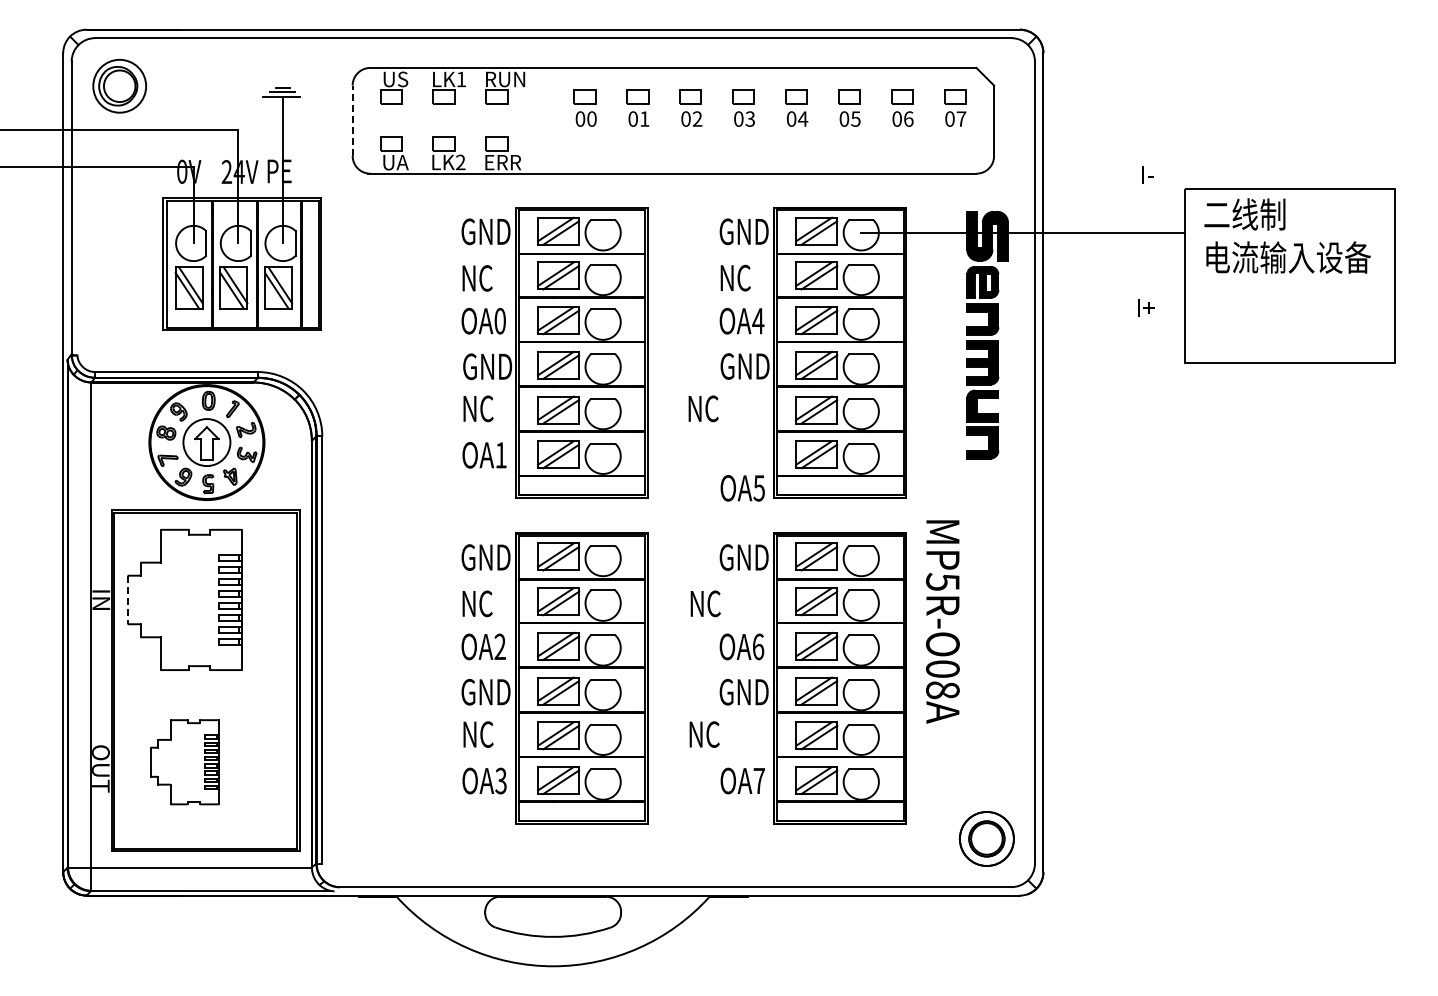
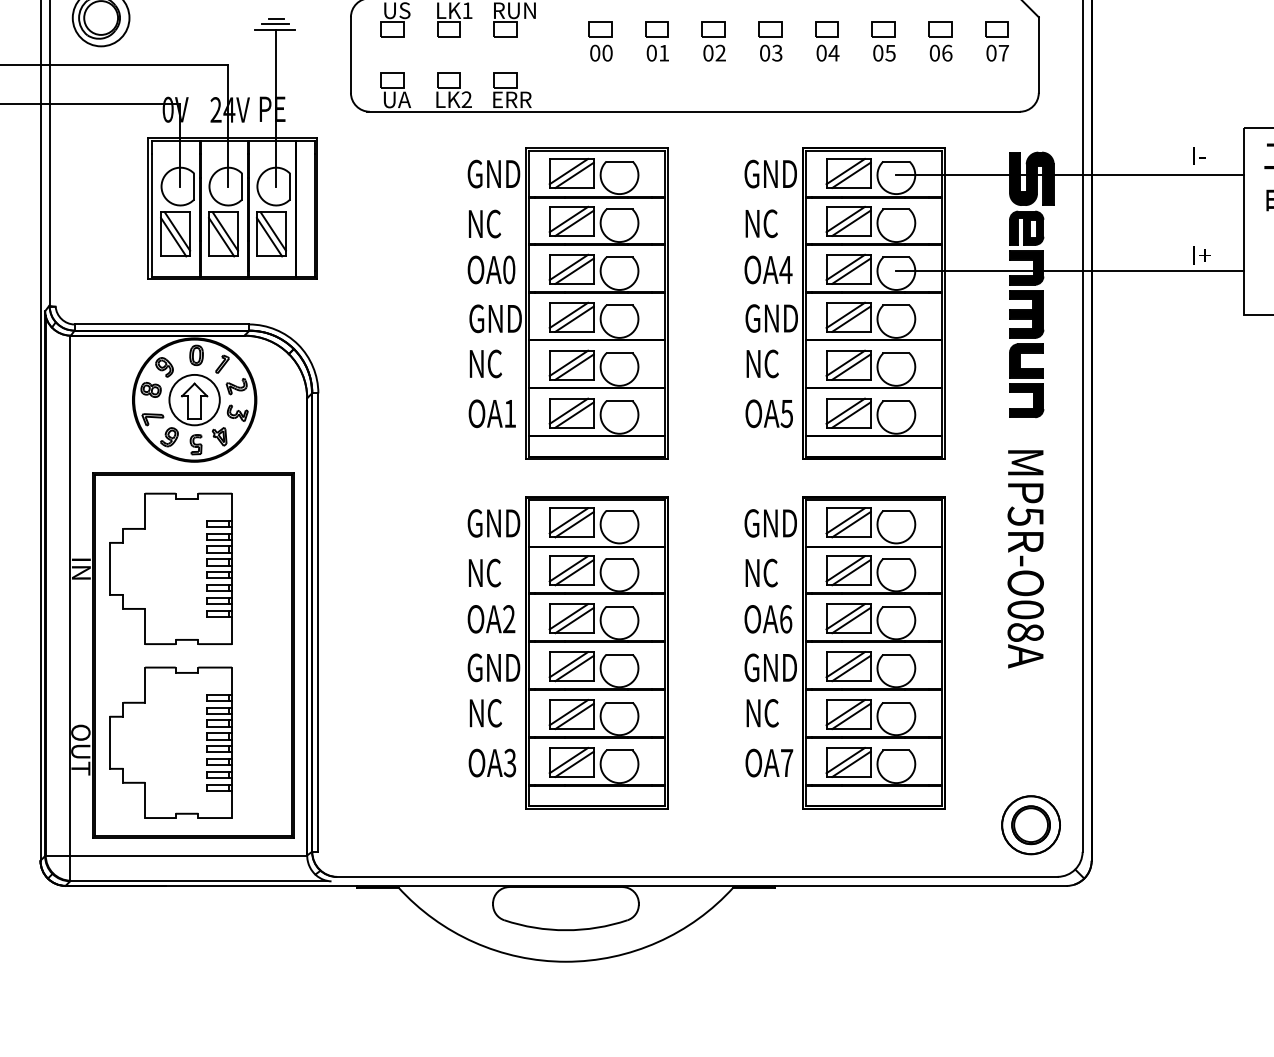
line: (352, 120) -> (350, 54), dashed -> solid
text: (1147, 174) -> (1199, 155), moved
line: (1023, 322) -> (1070, 271), added
text: (703, 408) -> (762, 363), moved
text: (742, 488) -> (768, 413), moved
line: (127, 600) -> (109, 569), dashed -> solid
text: (705, 603) -> (761, 572), moved
text: (942, 621) -> (1025, 558), moved
text: (704, 734) -> (762, 713), moved
part: (184, 762) -> (170, 743), size x1.67

